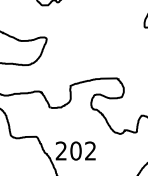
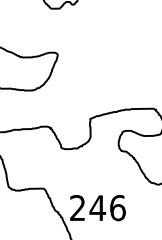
text: (82, 150) -> (106, 207), 202 -> 246

